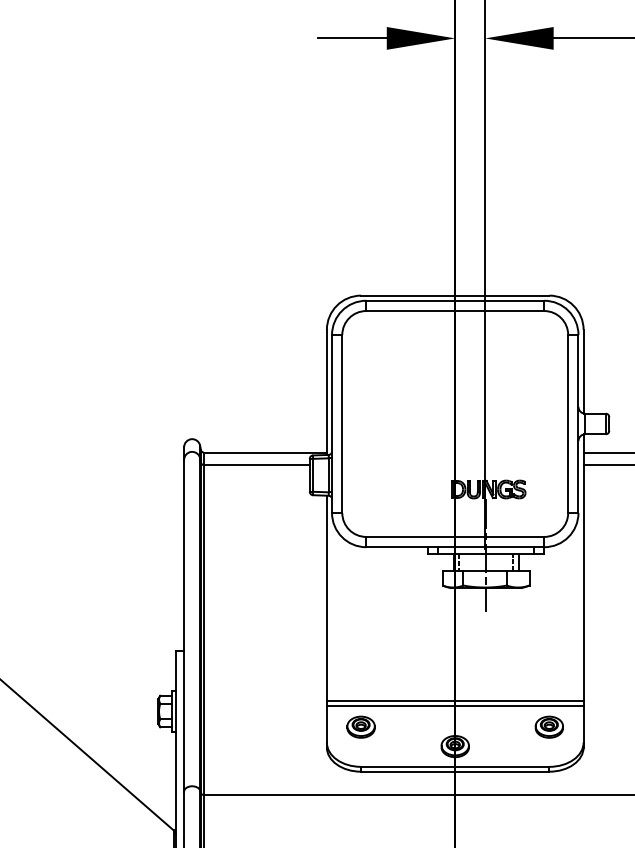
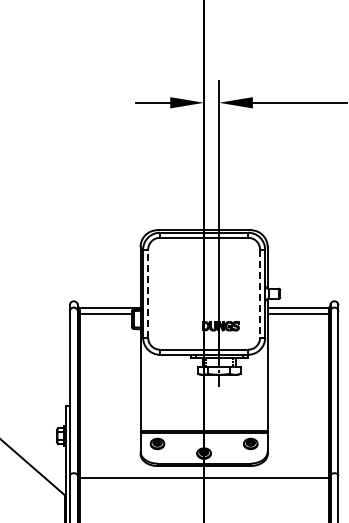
line: (342, 423) -> (148, 293), solid -> dashed
line: (569, 425) -> (260, 294), solid -> dashed

